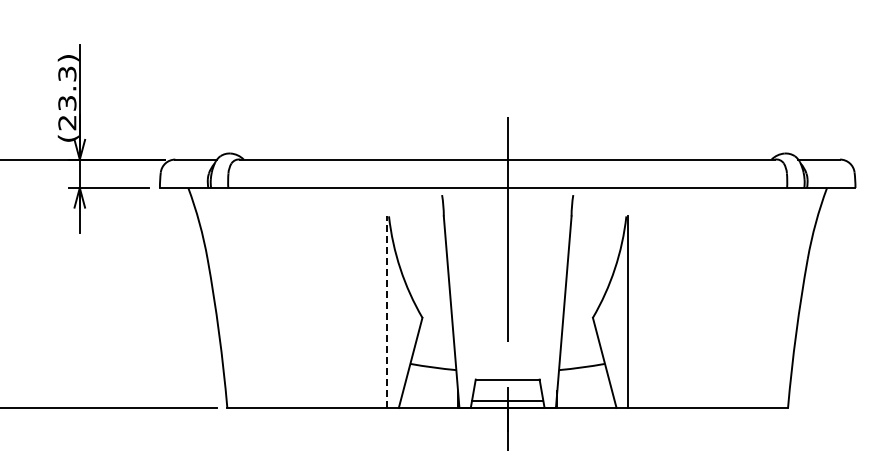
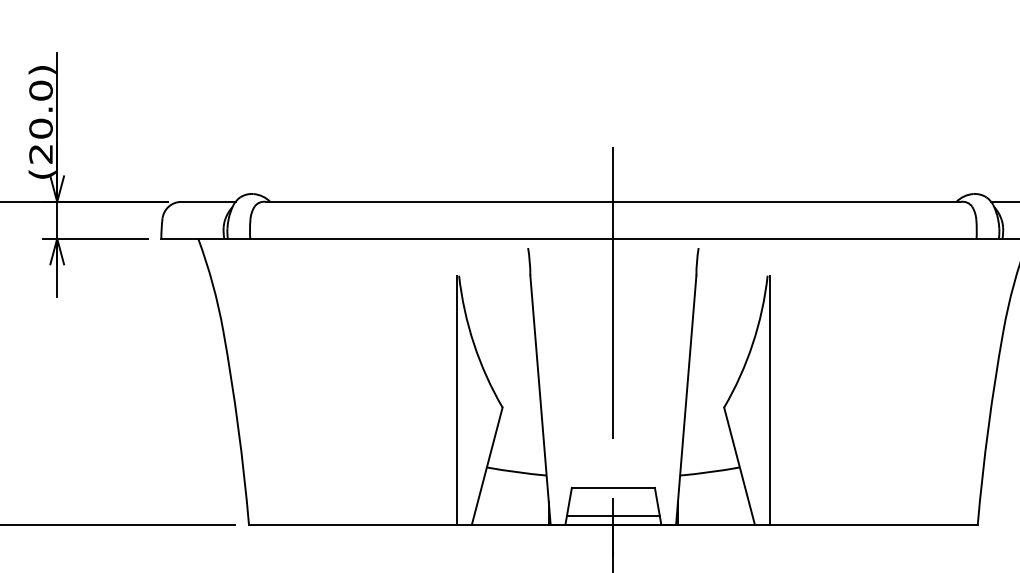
text: (67, 88) -> (41, 109), (23.3) -> (20.0)
line: (387, 312) -> (457, 400), dashed -> solid

